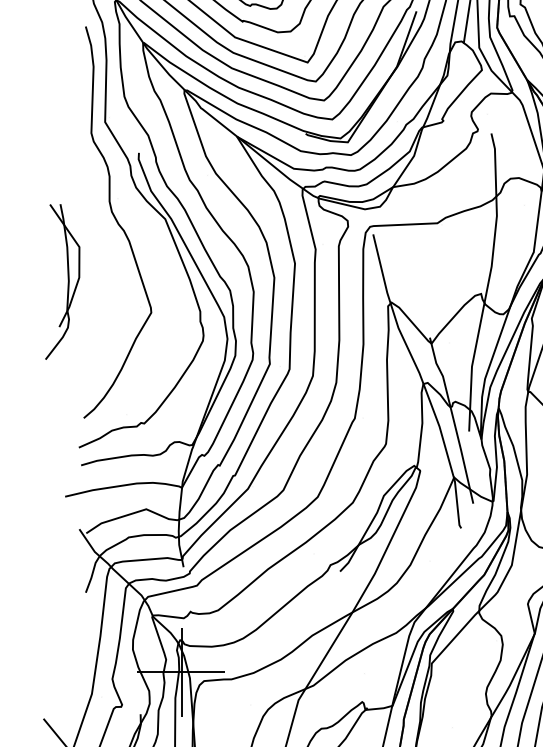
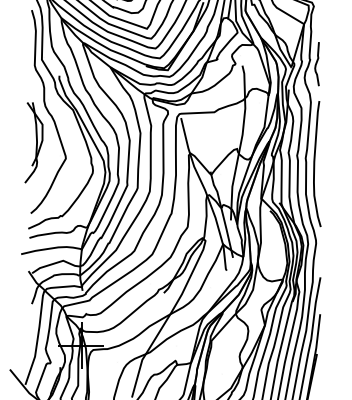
part: (61, 281) -> (33, 142), moved

